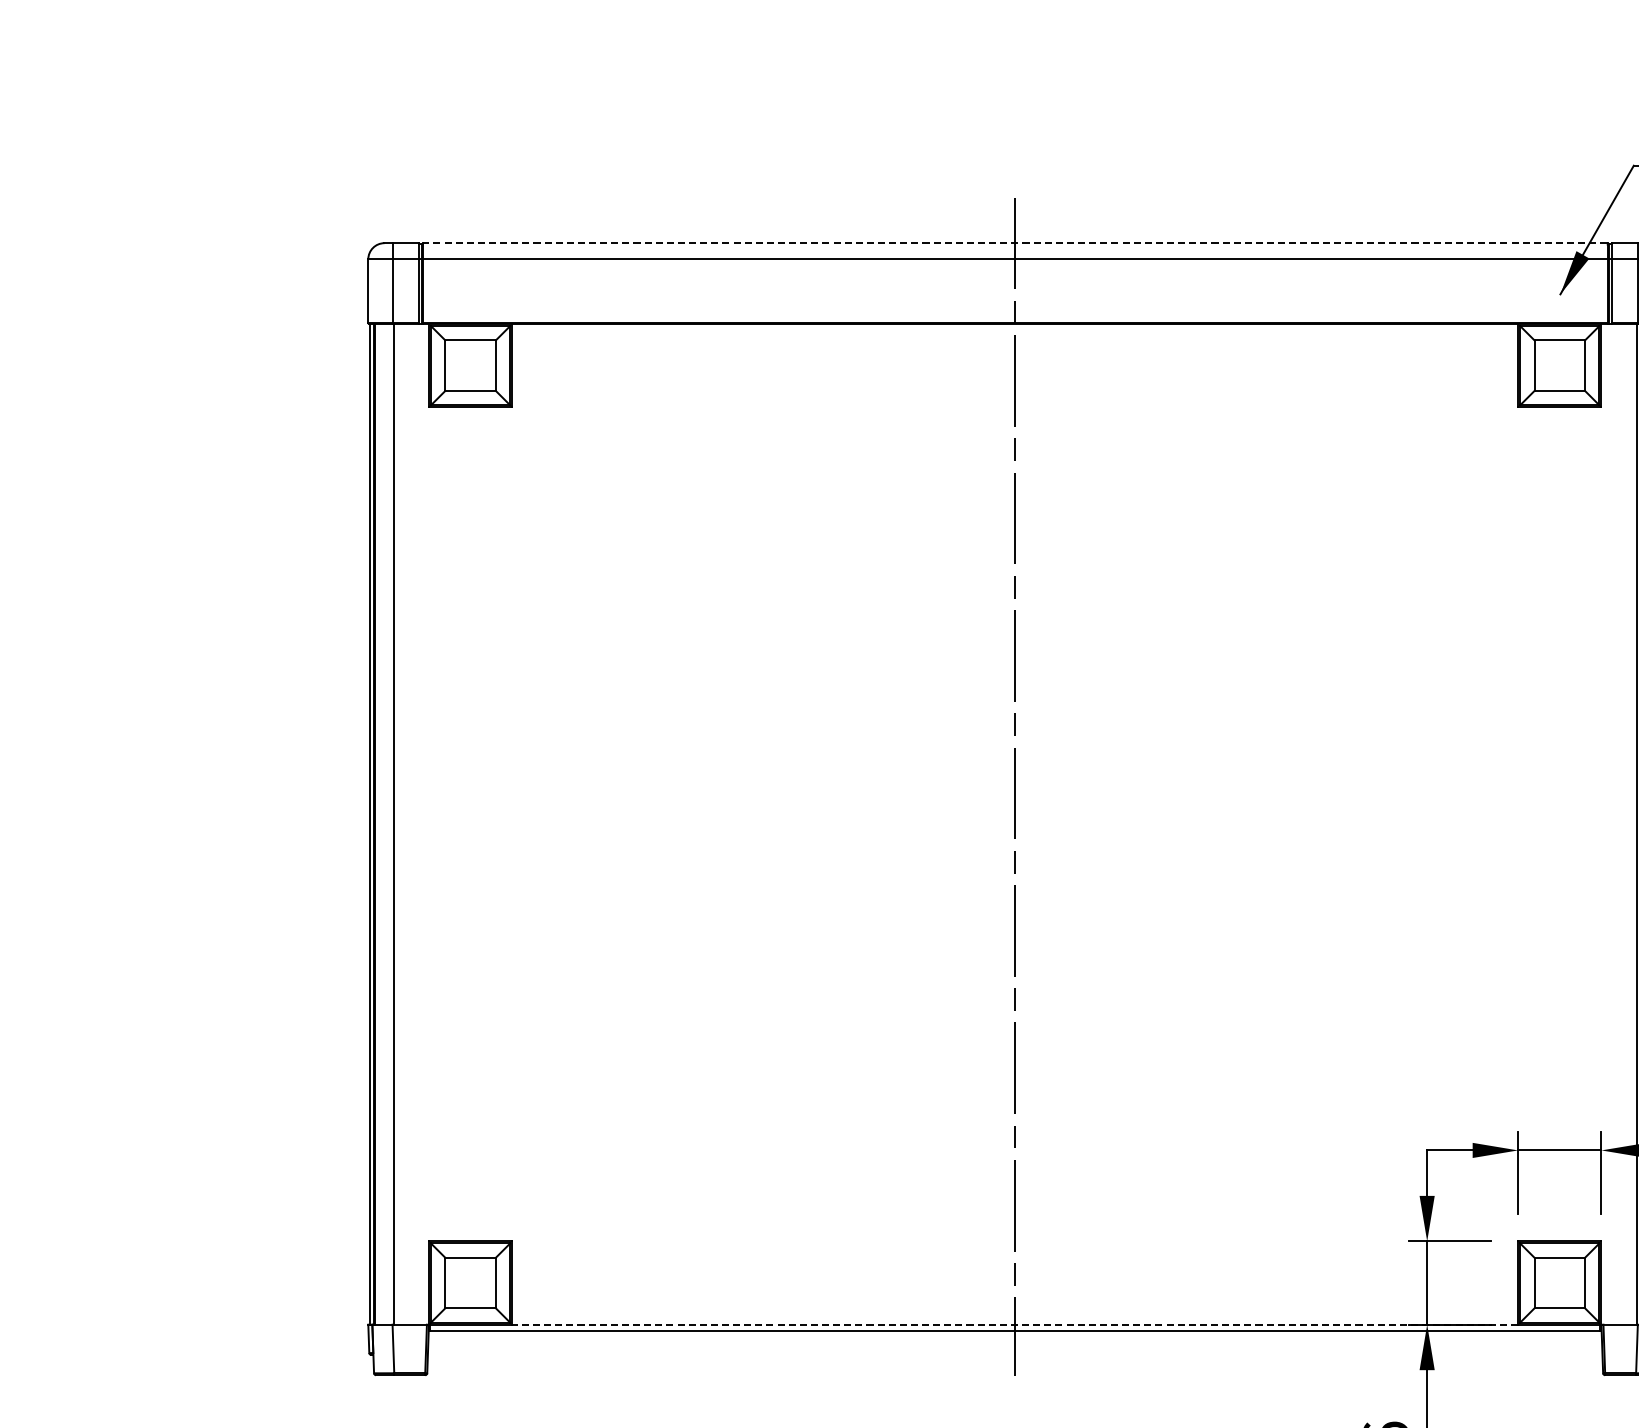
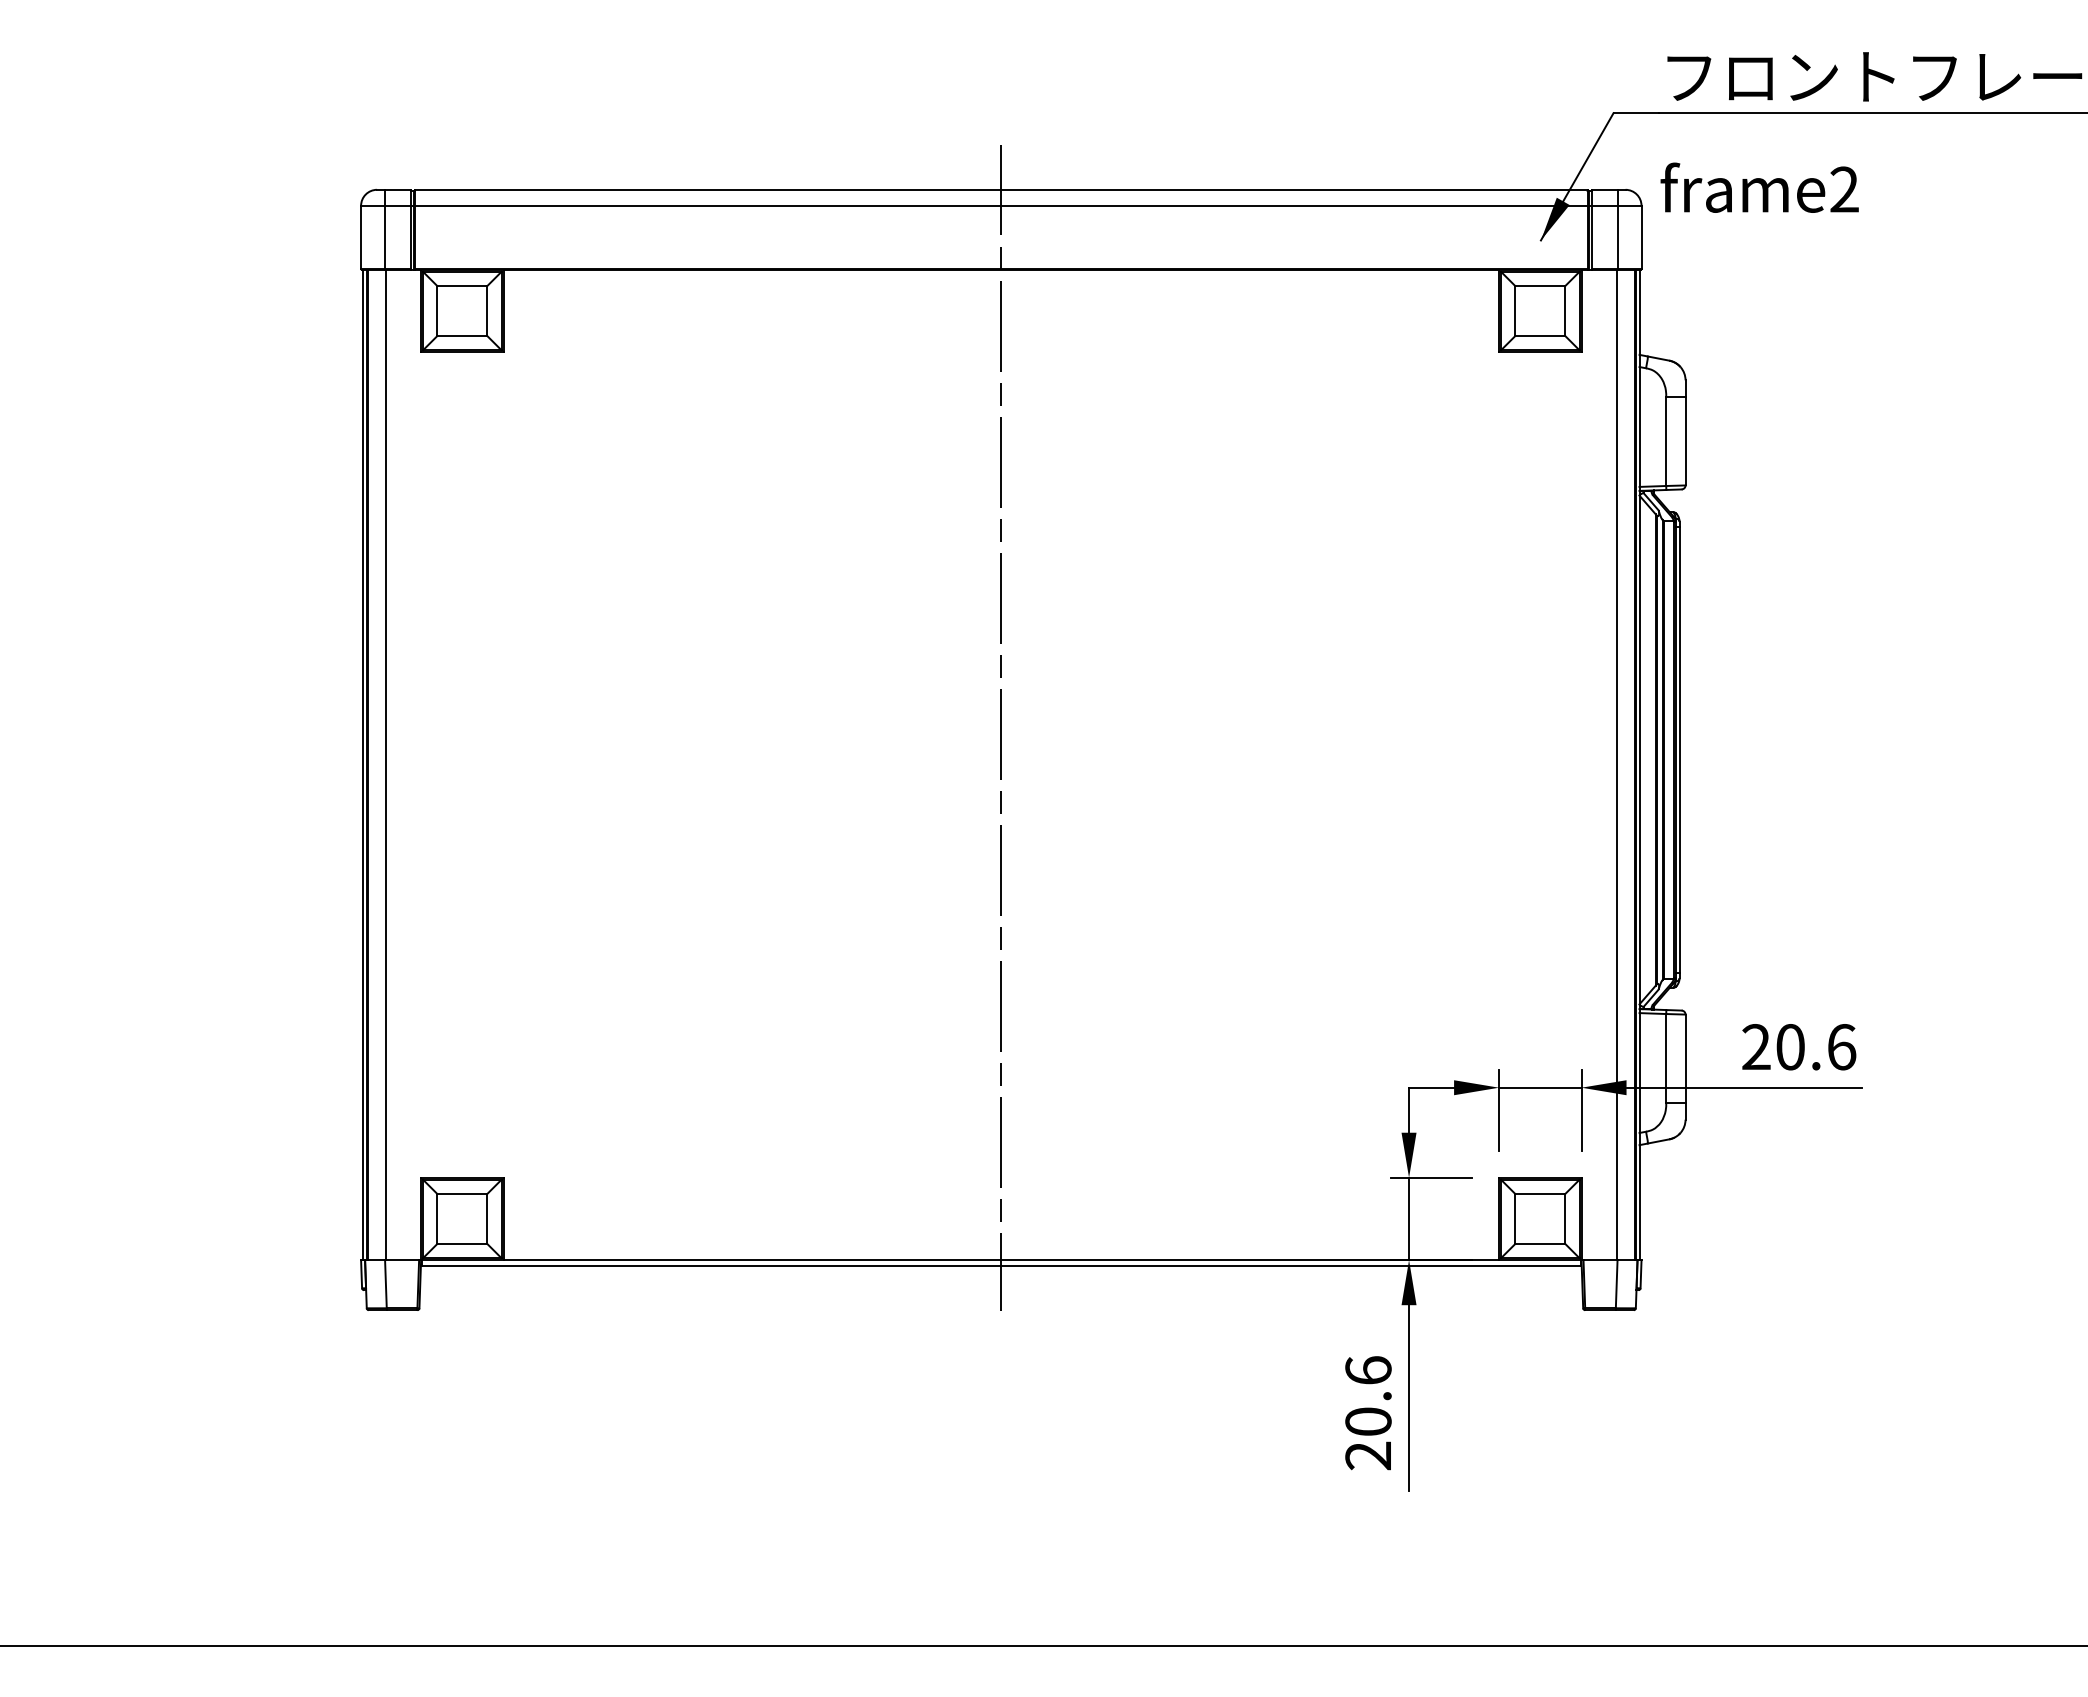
line: (1014, 242) -> (1000, 189), dashed -> solid
line: (1015, 1324) -> (1001, 1260), dashed -> solid

